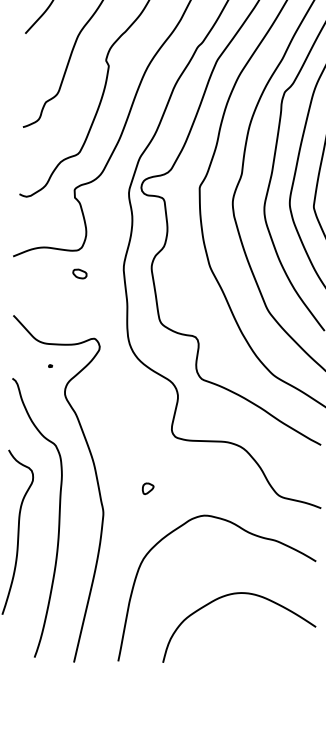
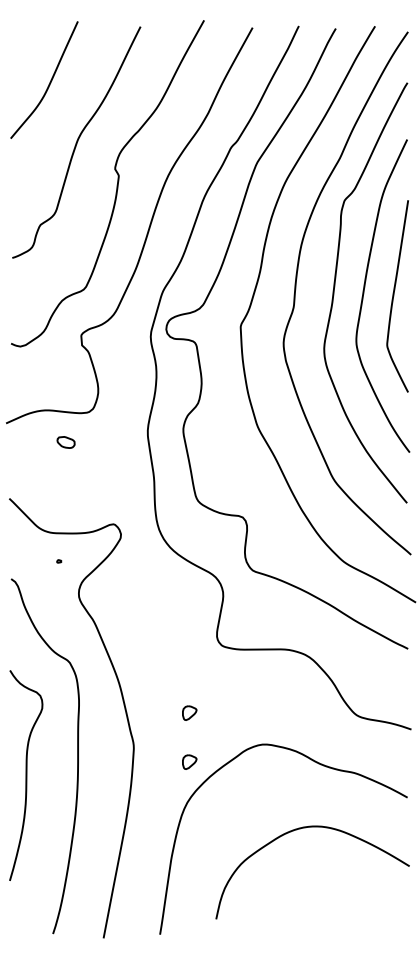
part: (79, 274) -> (65, 442), moved
part: (146, 526) -> (189, 761), added
curve: (235, 594) -> (305, 828), moved

